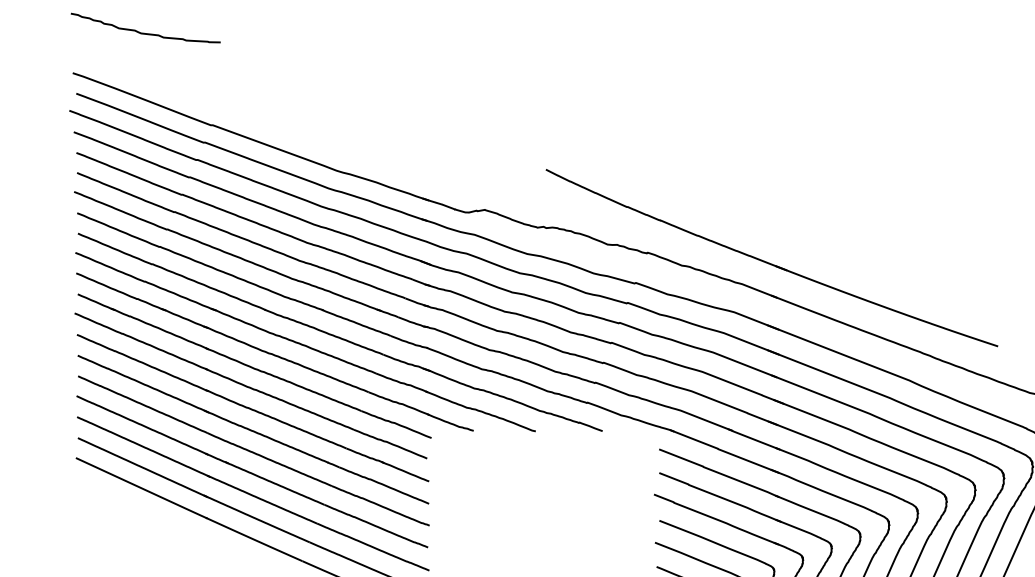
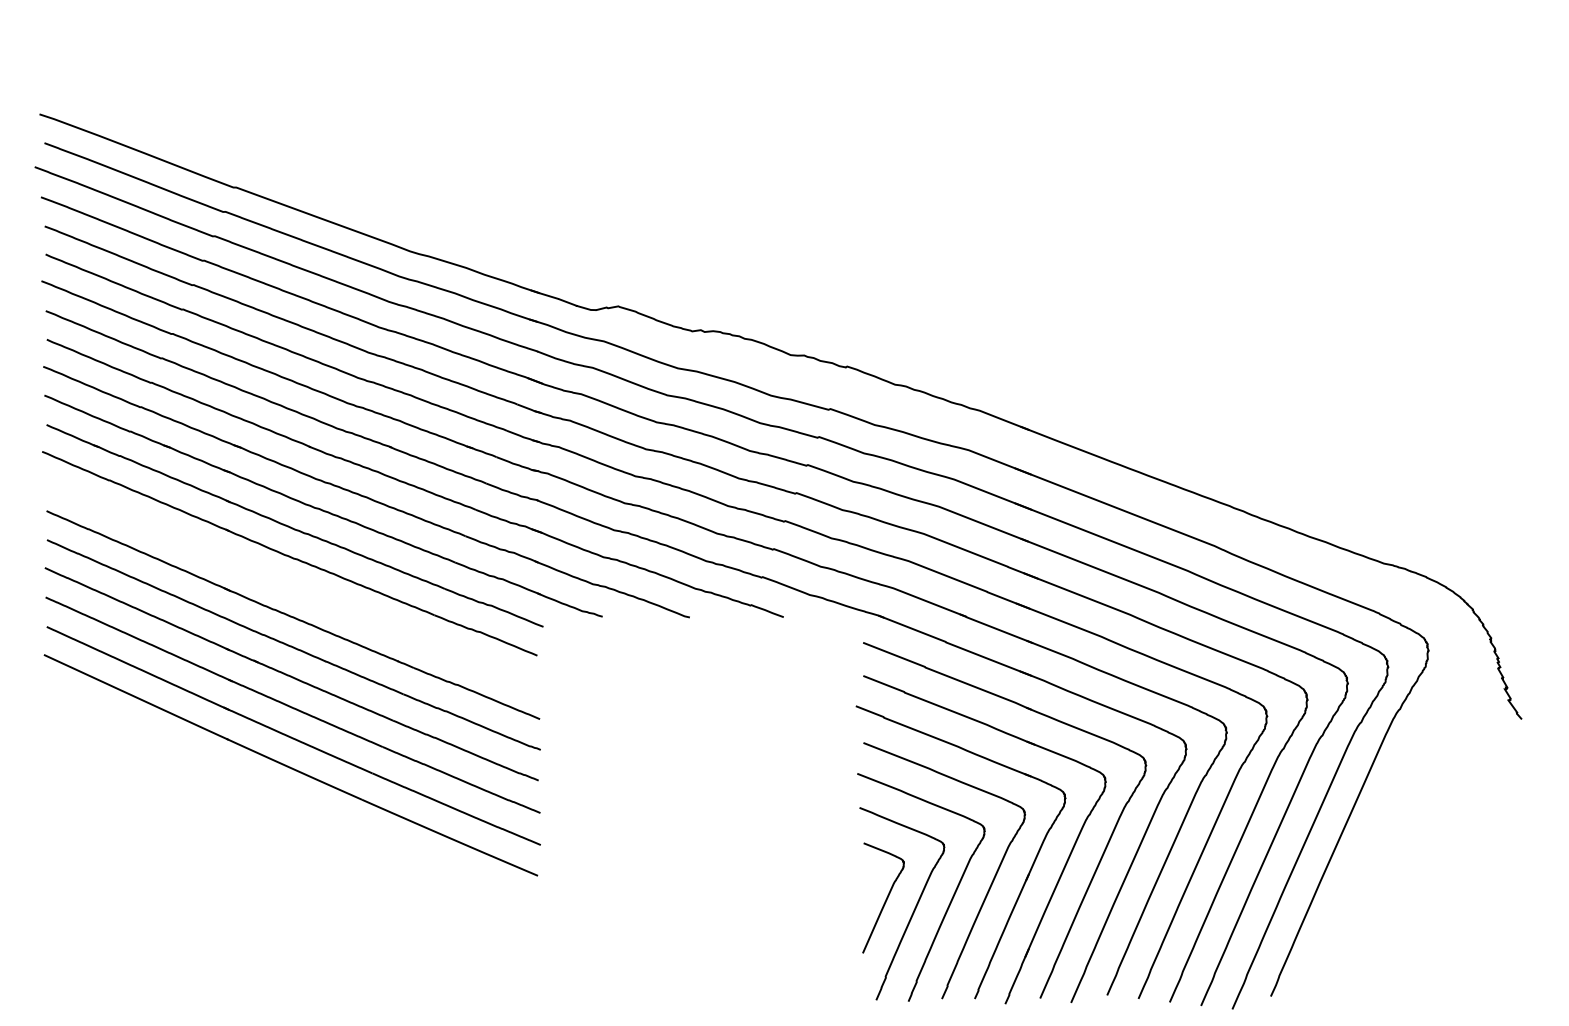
curve: (145, 33) -> (141, 58), removed
part: (769, 262) -> (1017, 380), removed
part: (252, 407) -> (292, 584), removed

